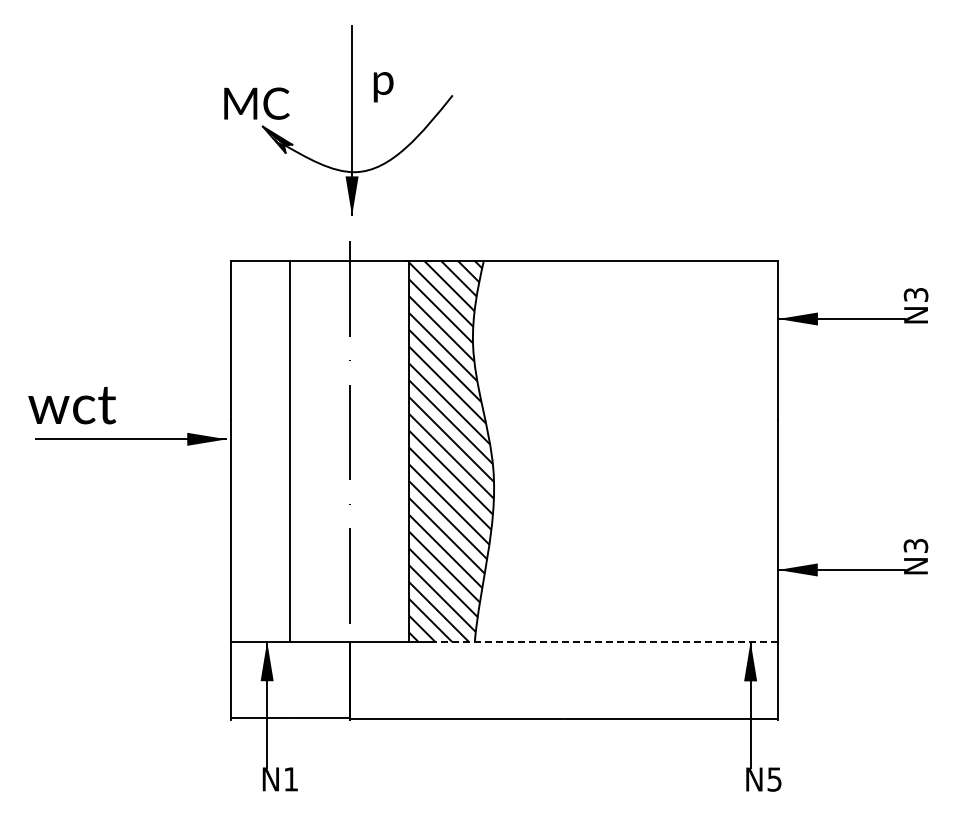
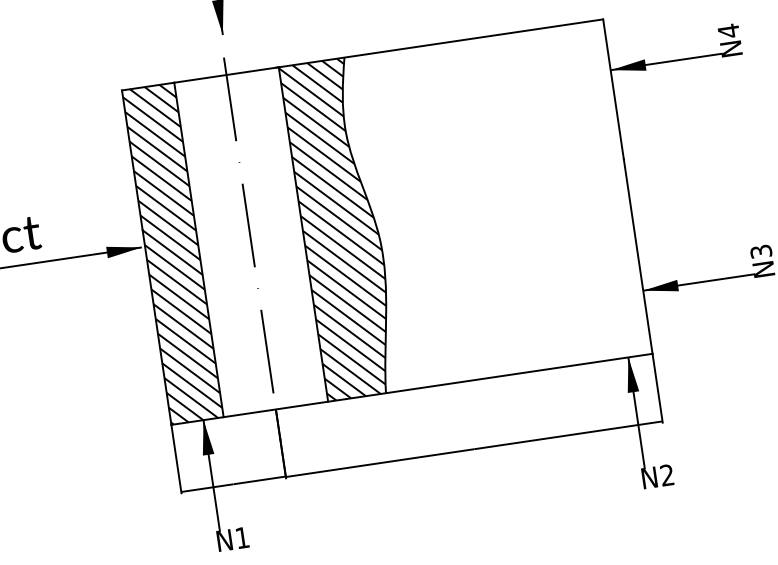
text: (915, 294) -> (728, 30), N3 -> N4
hatch: (260, 451) -> (172, 253), added
line: (604, 641) -> (499, 376), dashed -> solid
text: (774, 779) -> (667, 475), N5 -> N2

